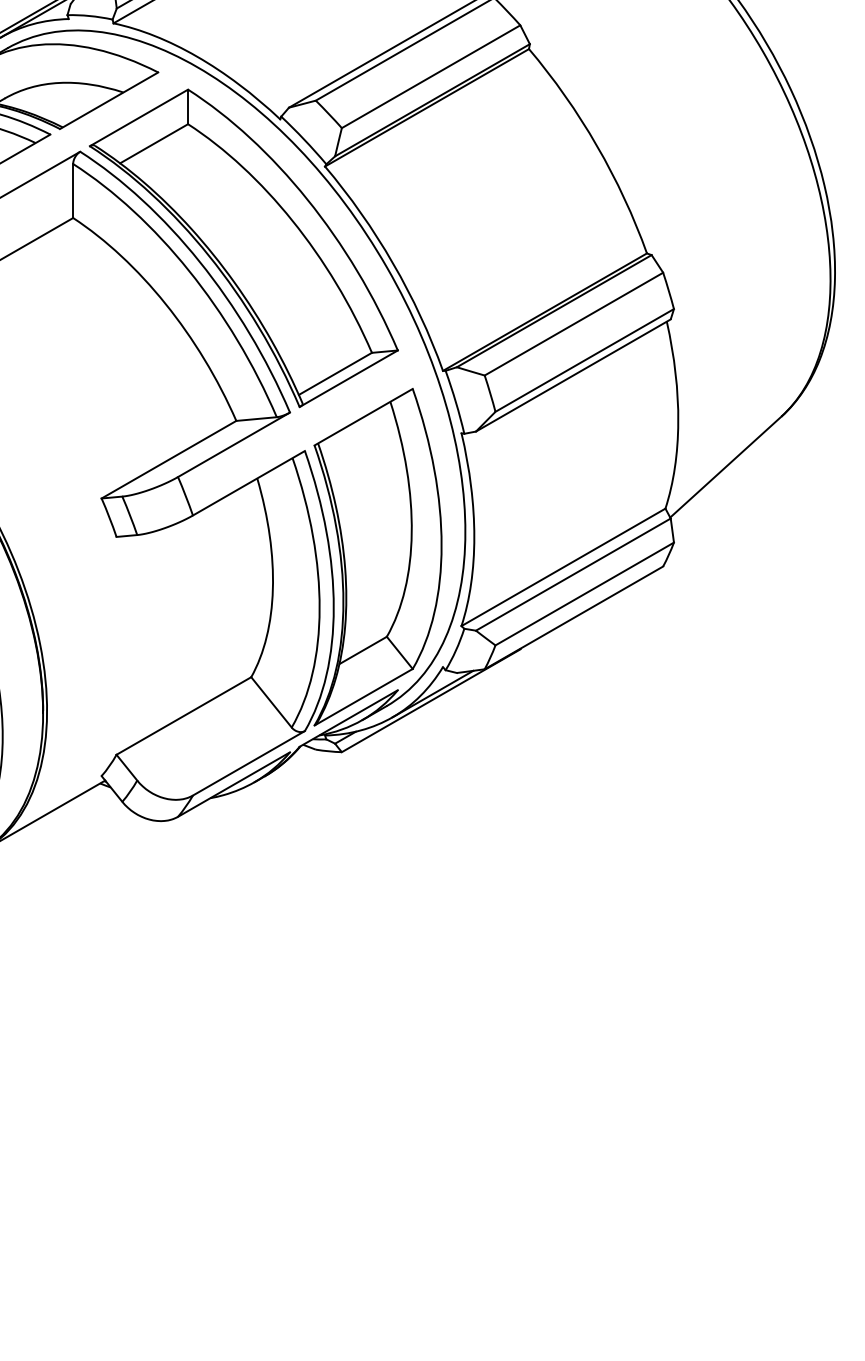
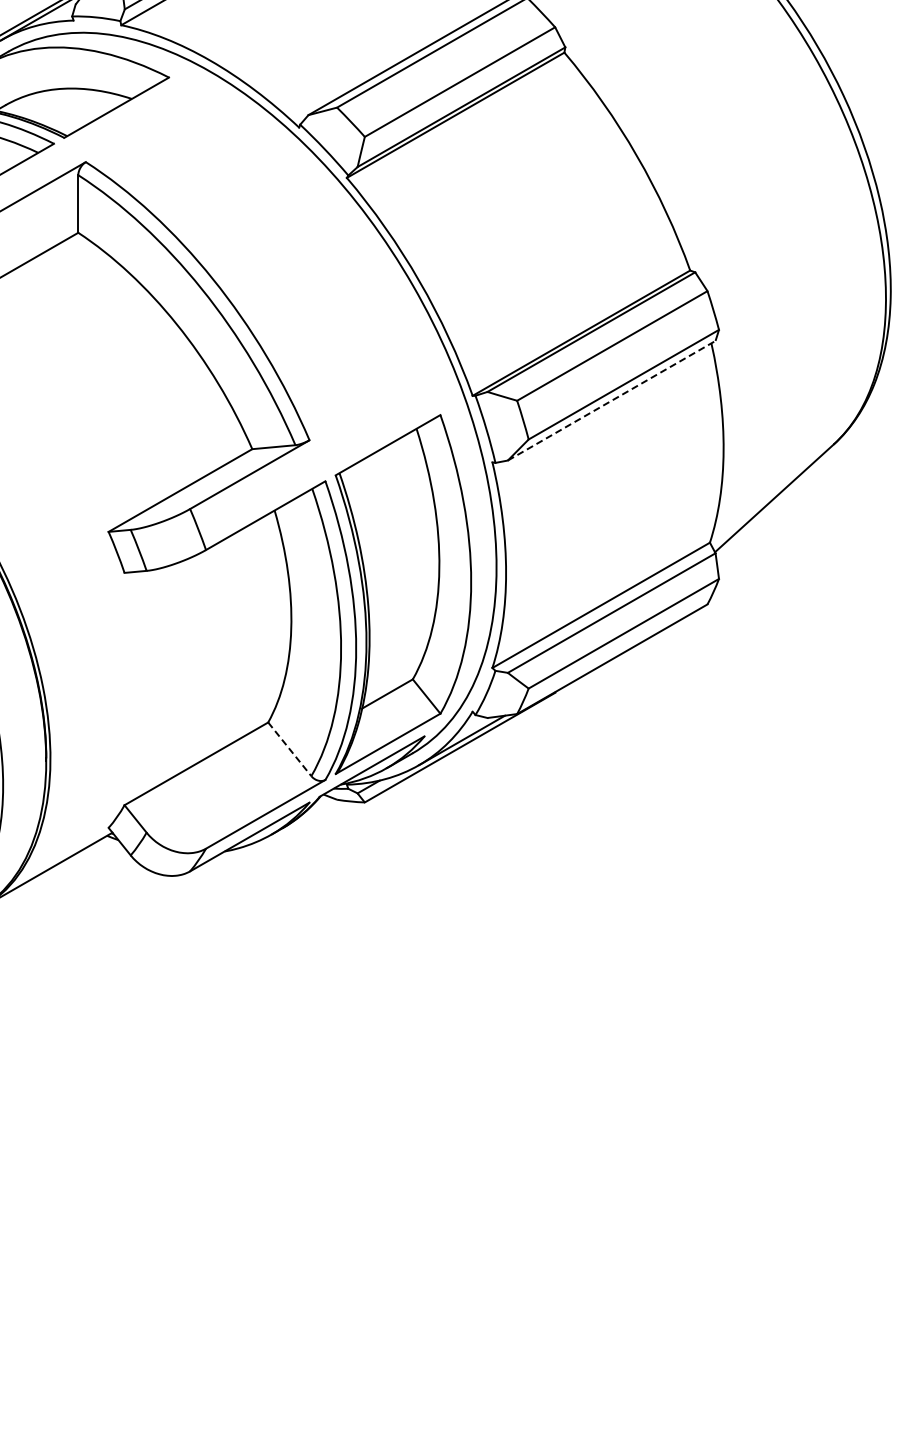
part: (244, 248) -> (260, 265), removed
line: (573, 375) -> (611, 400), solid -> dashed
line: (272, 702) -> (290, 749), solid -> dashed

